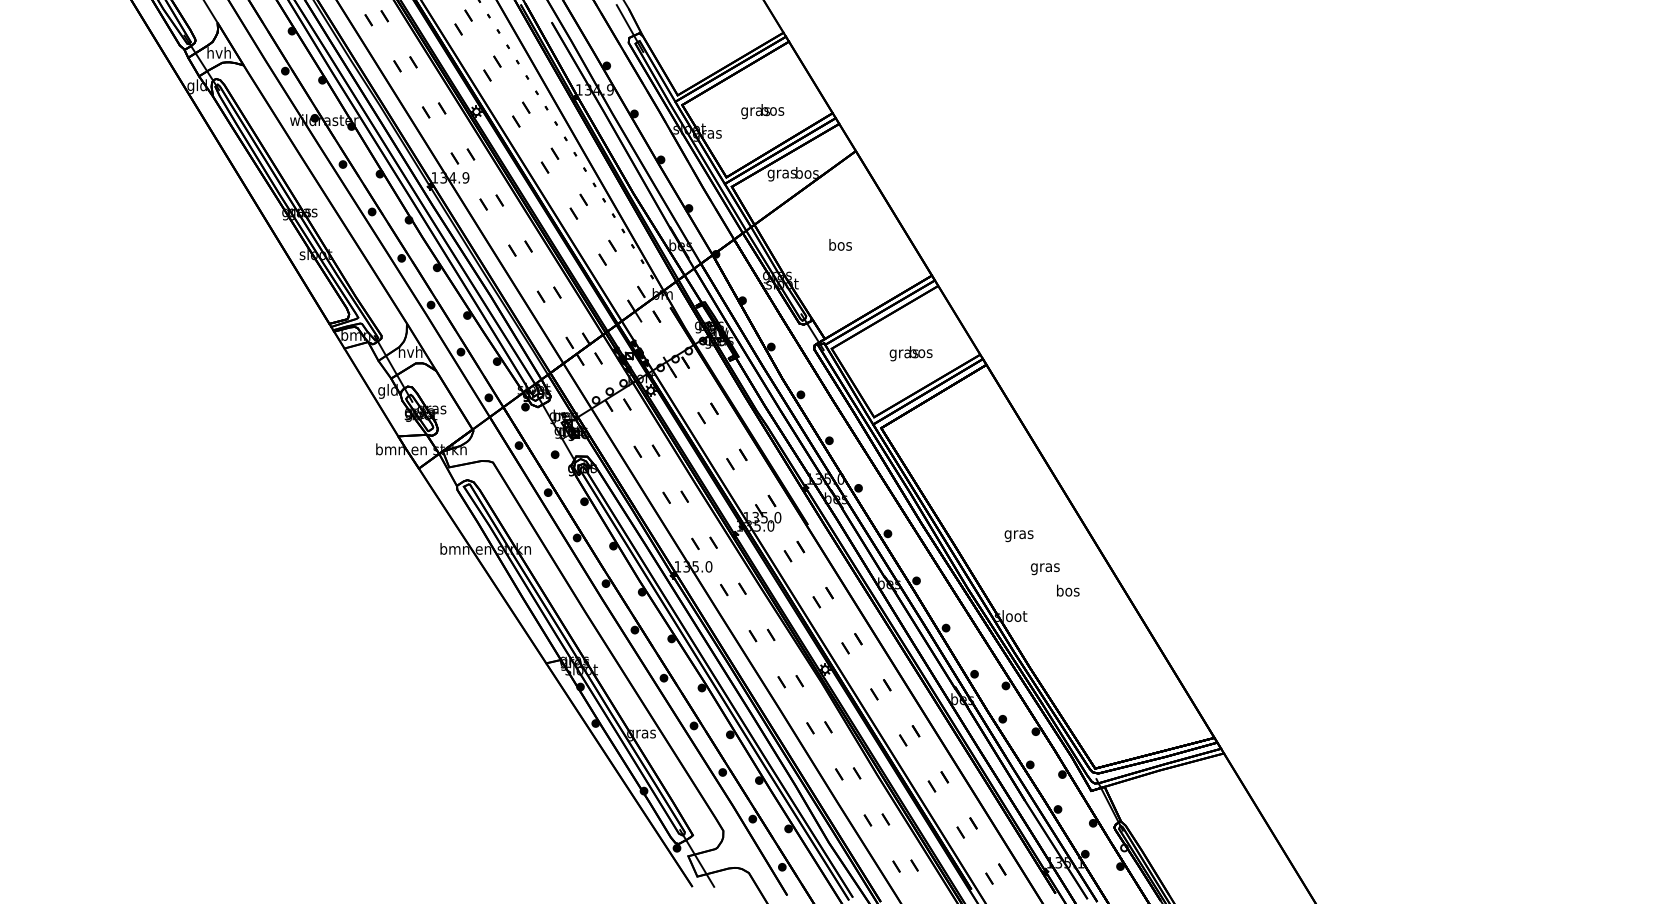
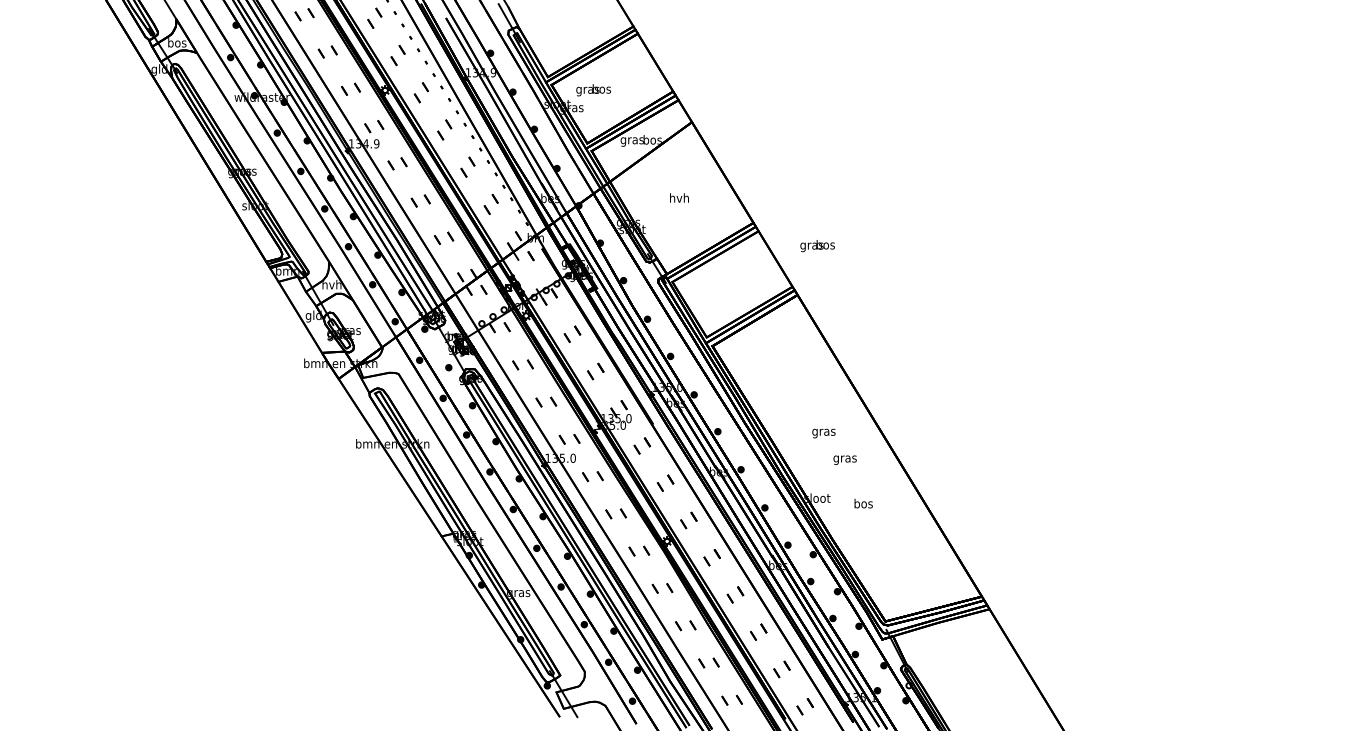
text: (218, 52) -> (176, 42), hvh -> bos
text: (762, 111) -> (593, 90), moved
text: (840, 244) -> (679, 197), bos -> hvh
text: (910, 354) -> (817, 246), moved
text: (1068, 590) -> (863, 503), moved

